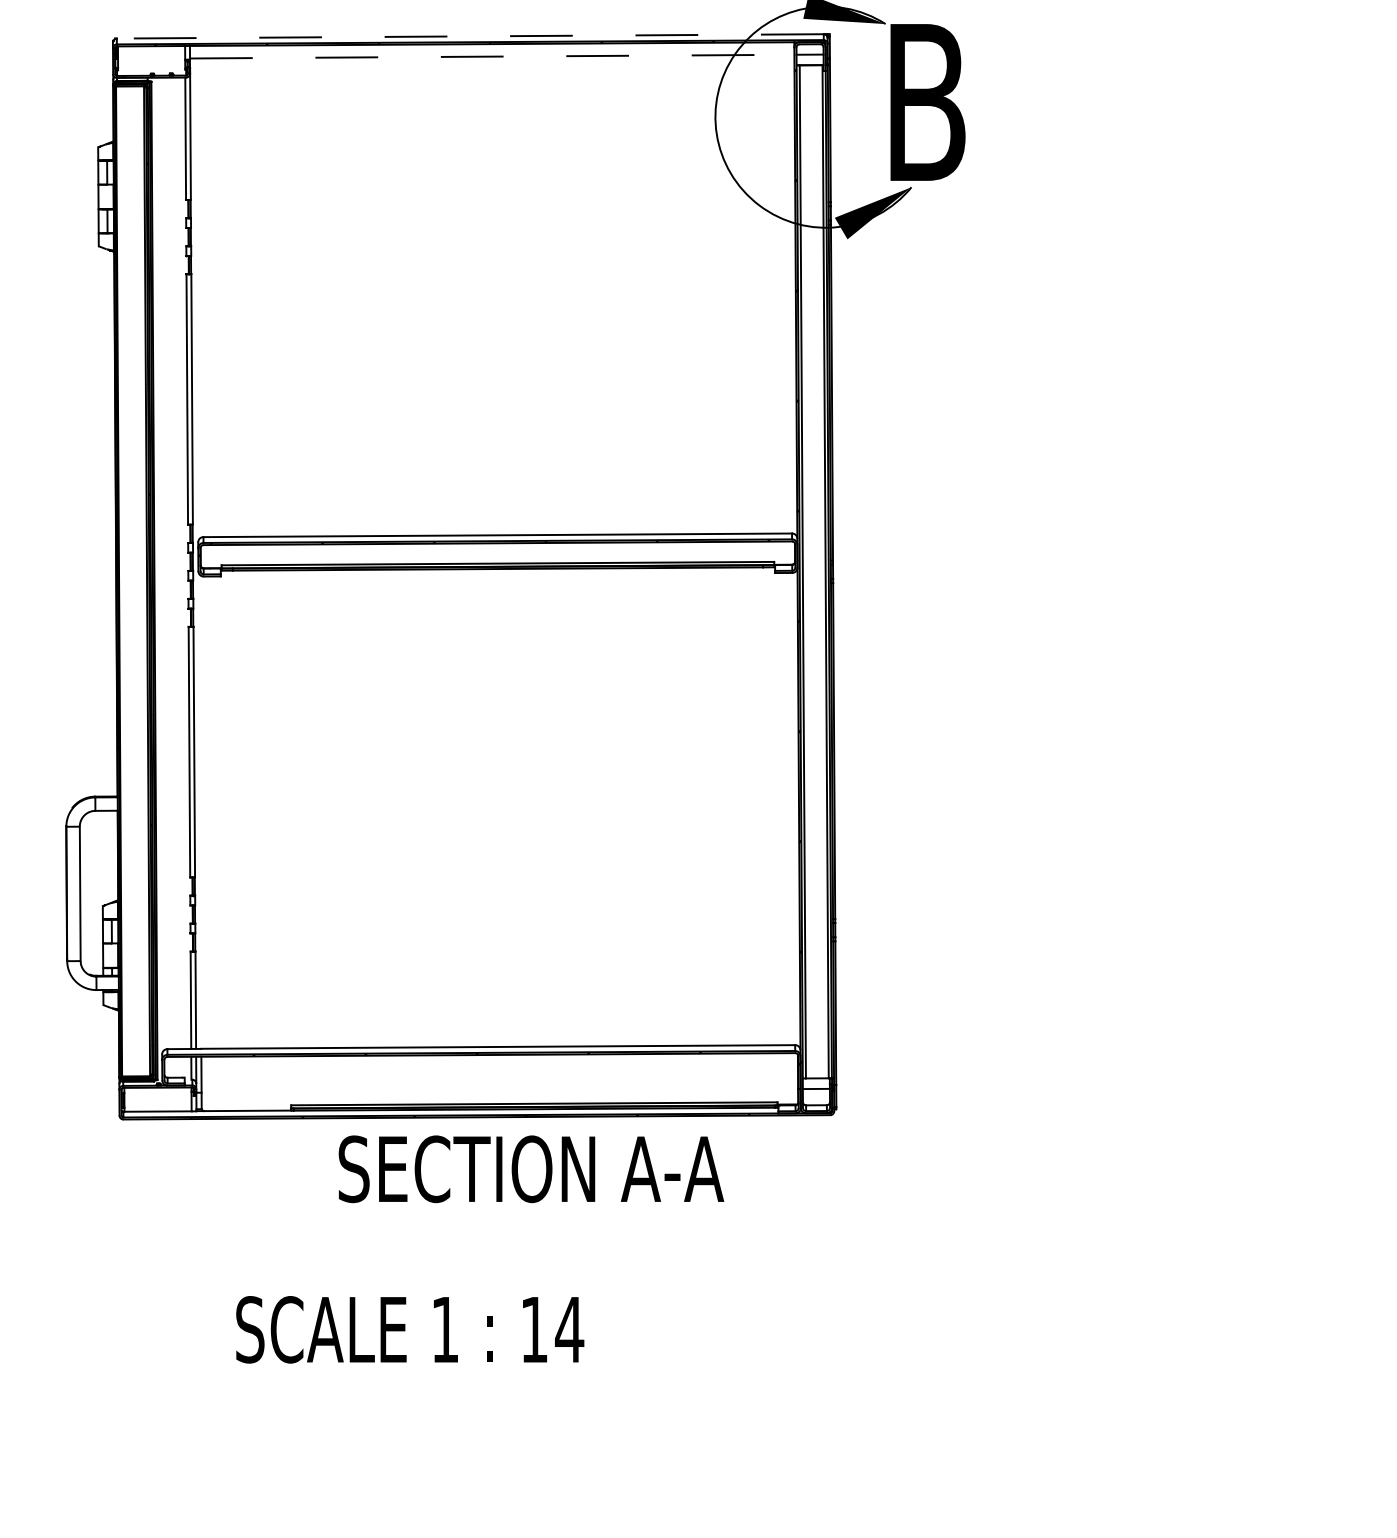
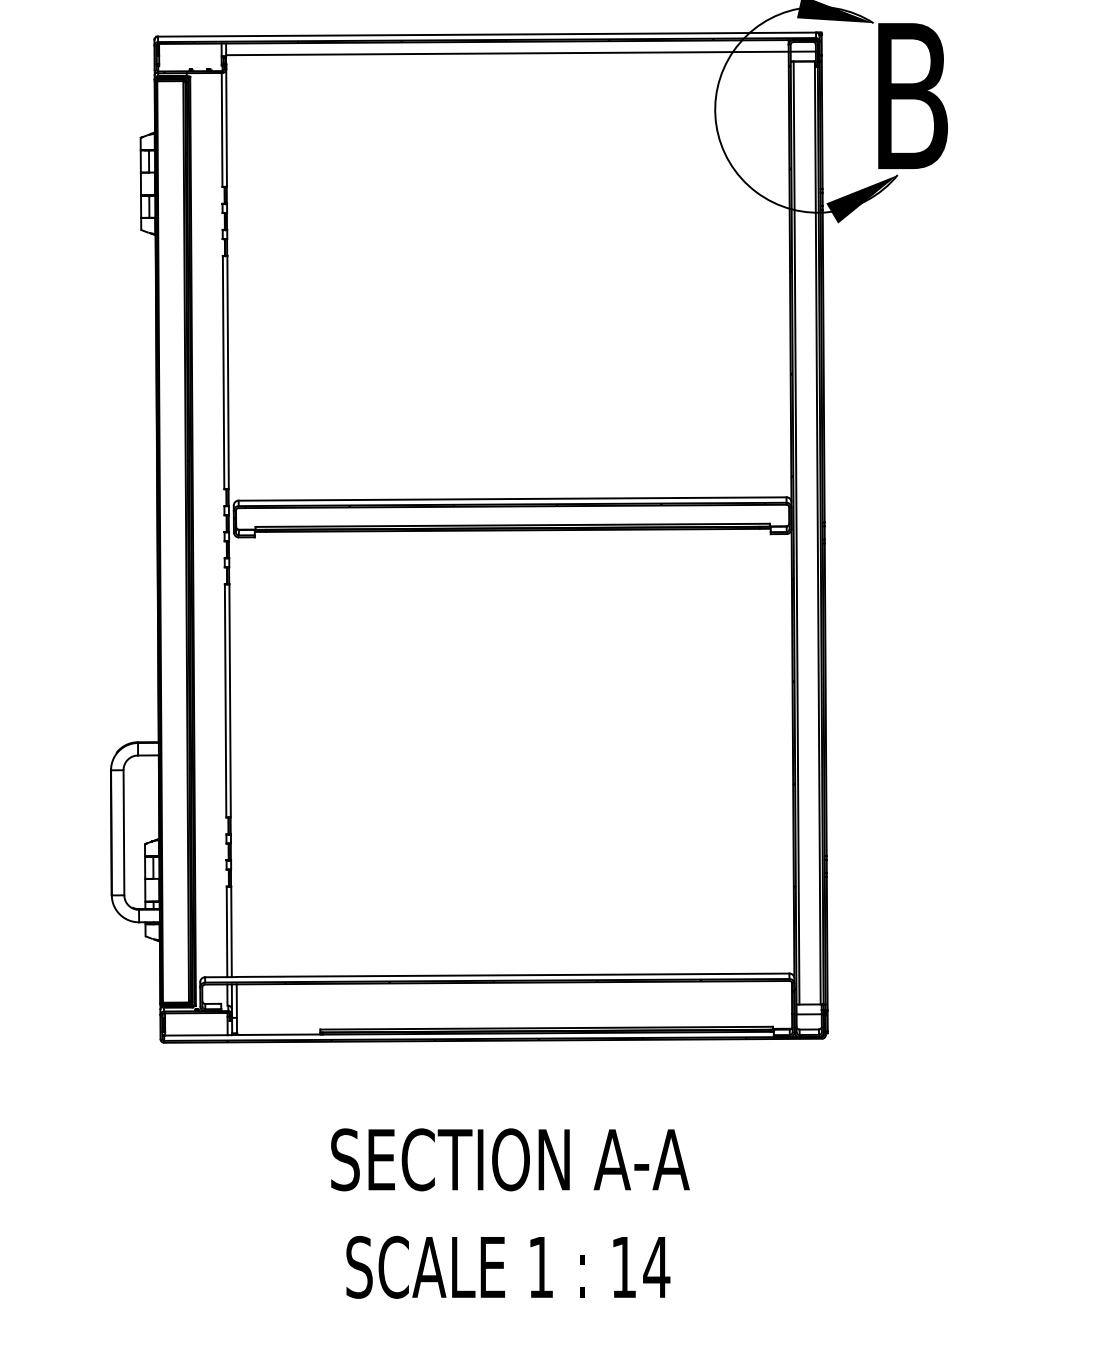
line: (469, 36) -> (486, 34), dashed -> solid
line: (492, 56) -> (507, 53), dashed -> solid
text: (531, 1169) -> (510, 1160), moved
text: (410, 1329) -> (508, 1267), moved

